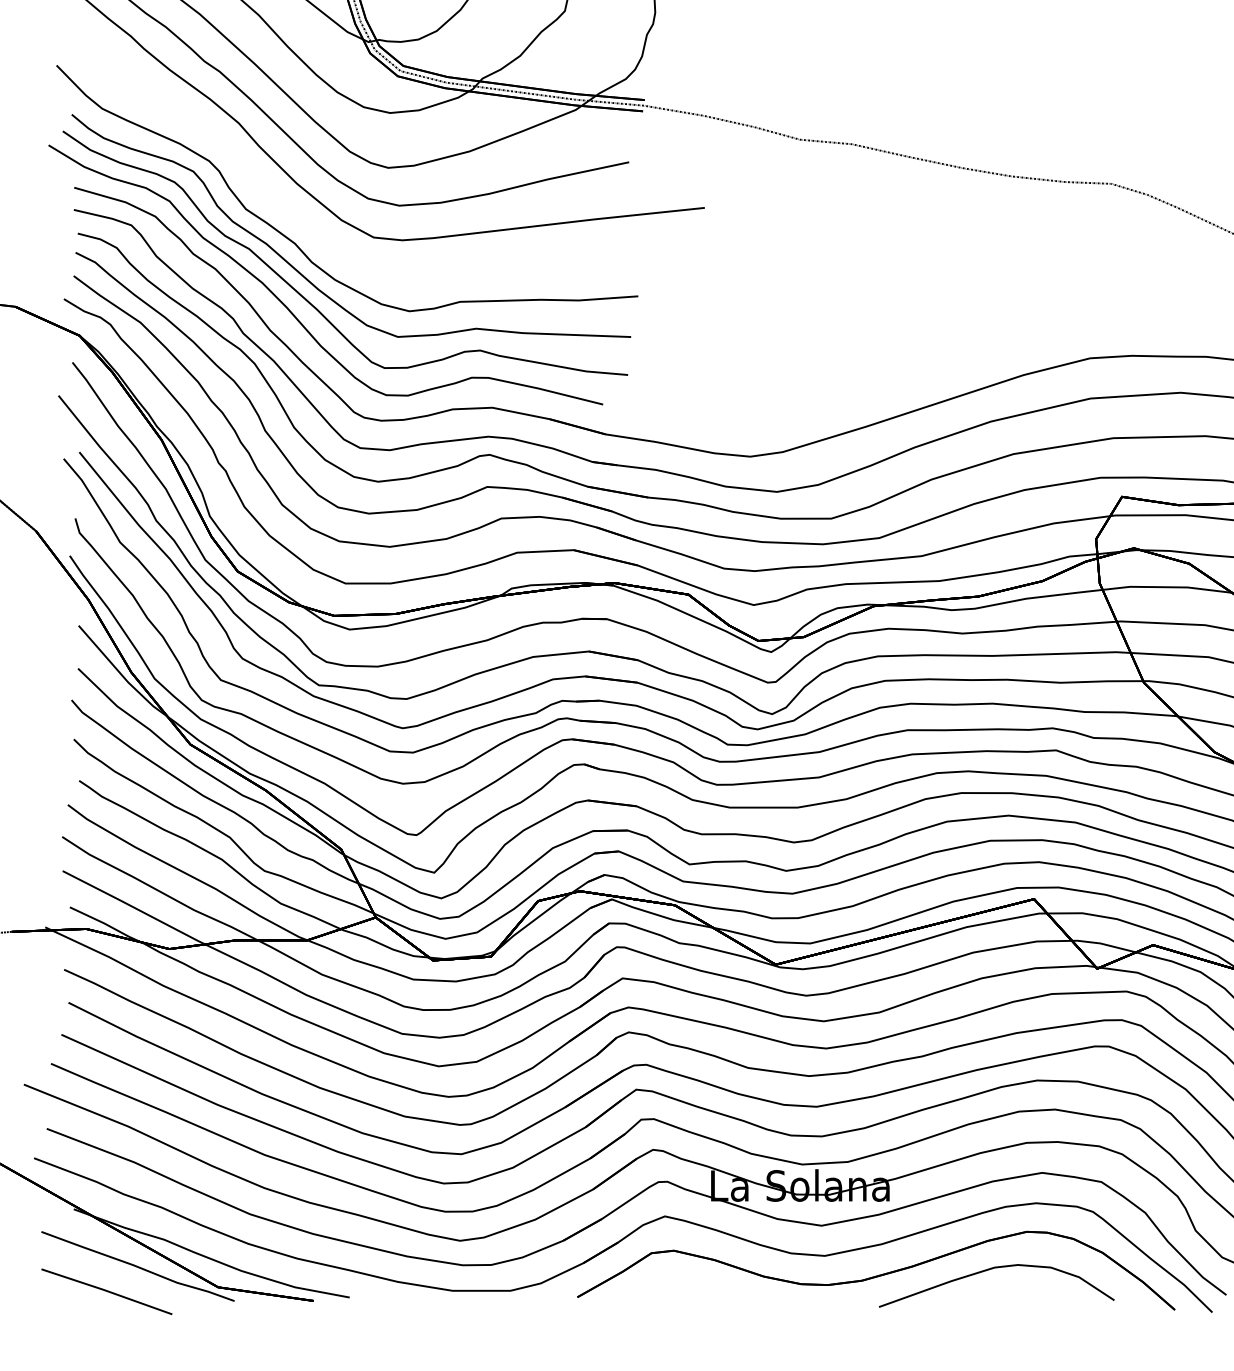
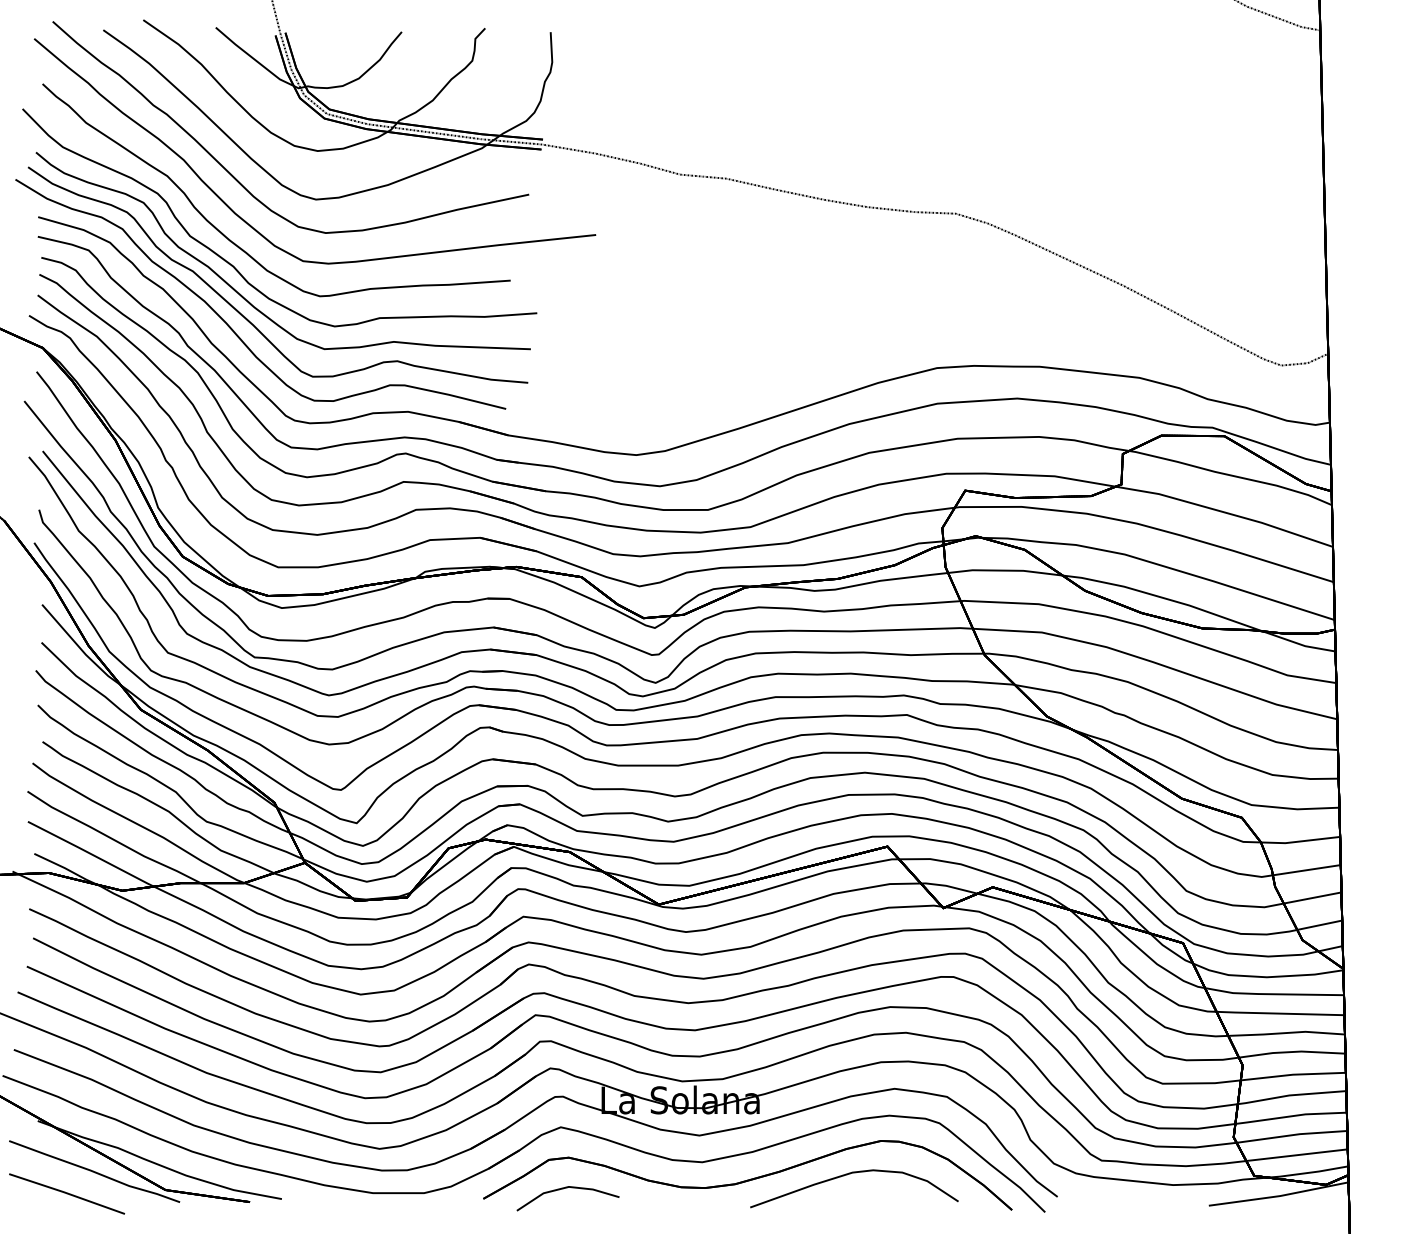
part: (296, 216) -> (234, 242), added
line: (667, 1286) -> (563, 1189), added

